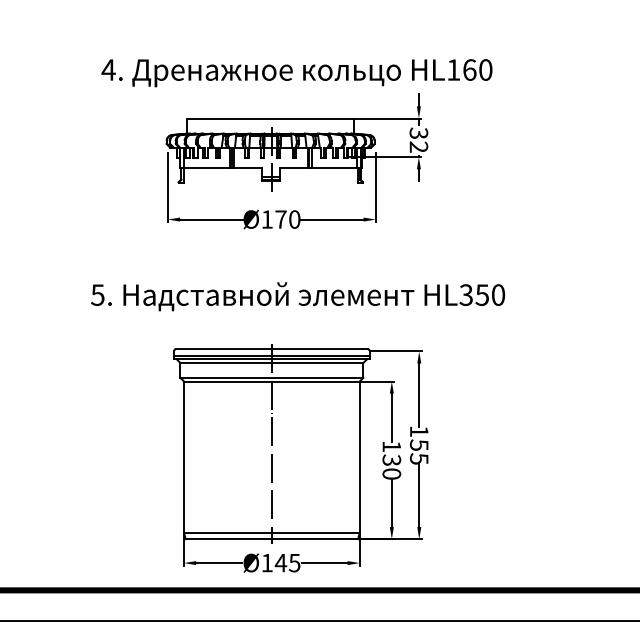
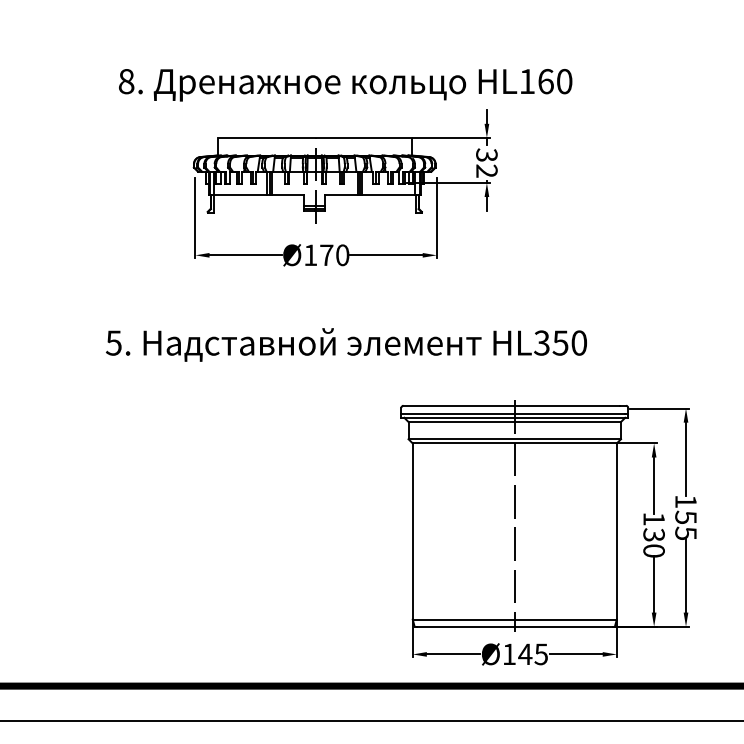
text: (108, 69) -> (126, 80), 4. -> 8.
part: (300, 458) -> (548, 532), moved

